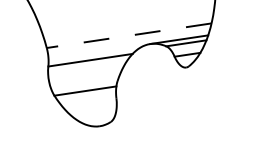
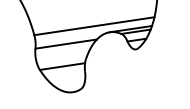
line: (128, 35) -> (93, 26), dashed -> solid

